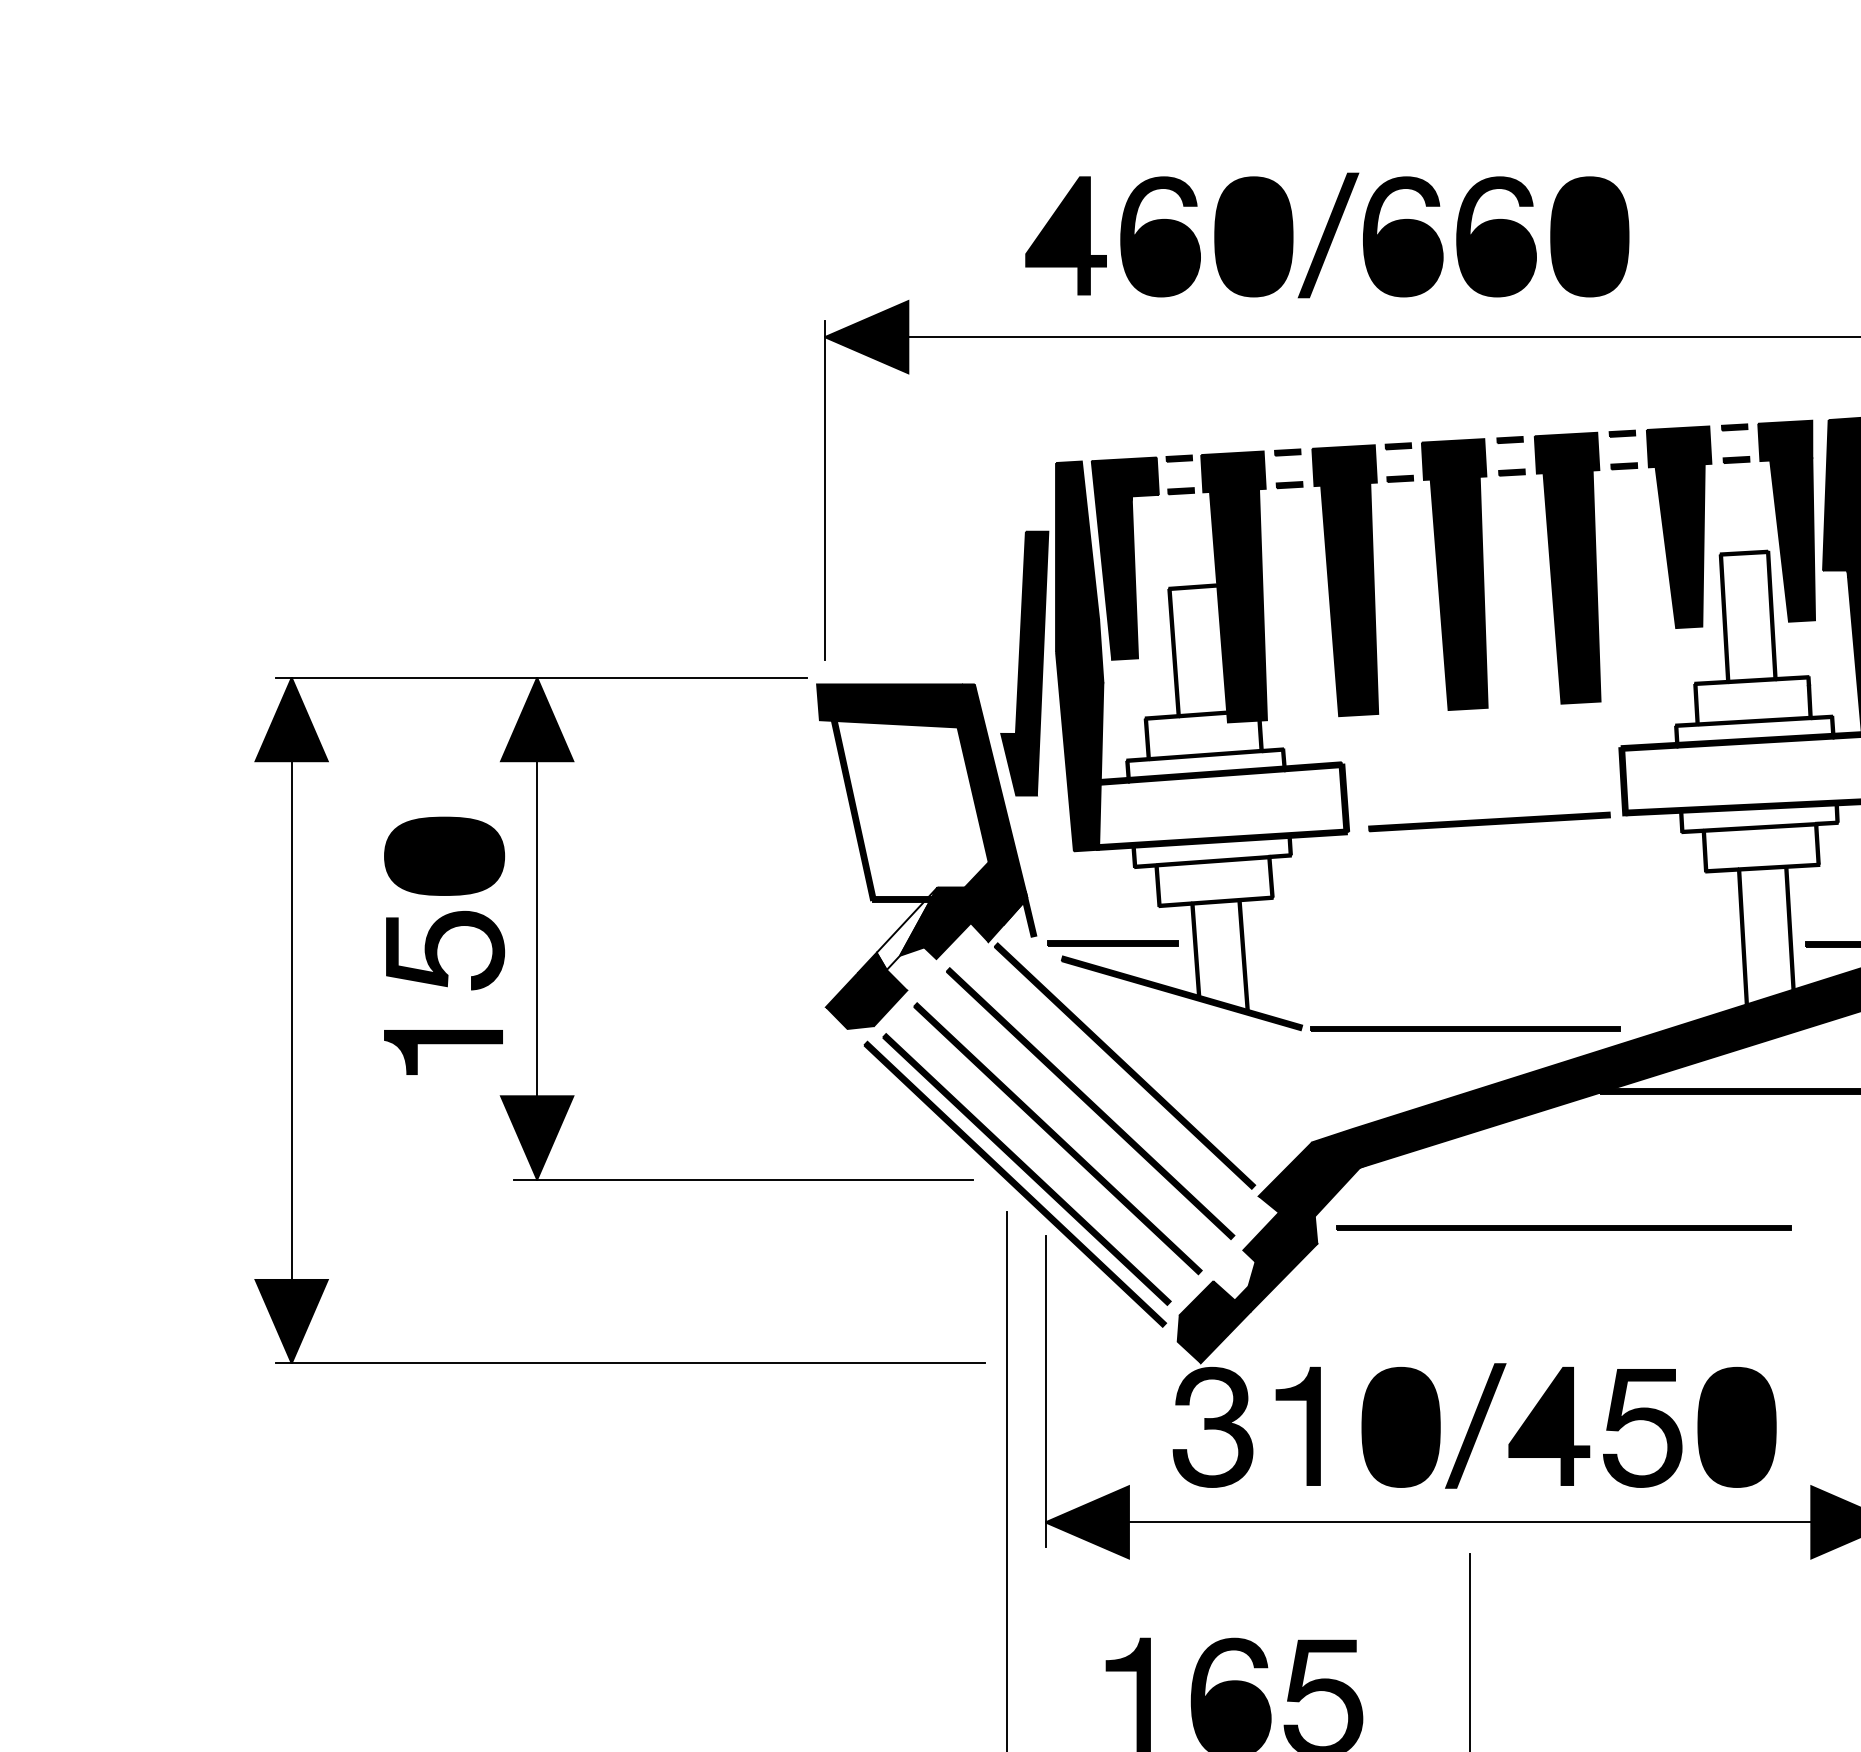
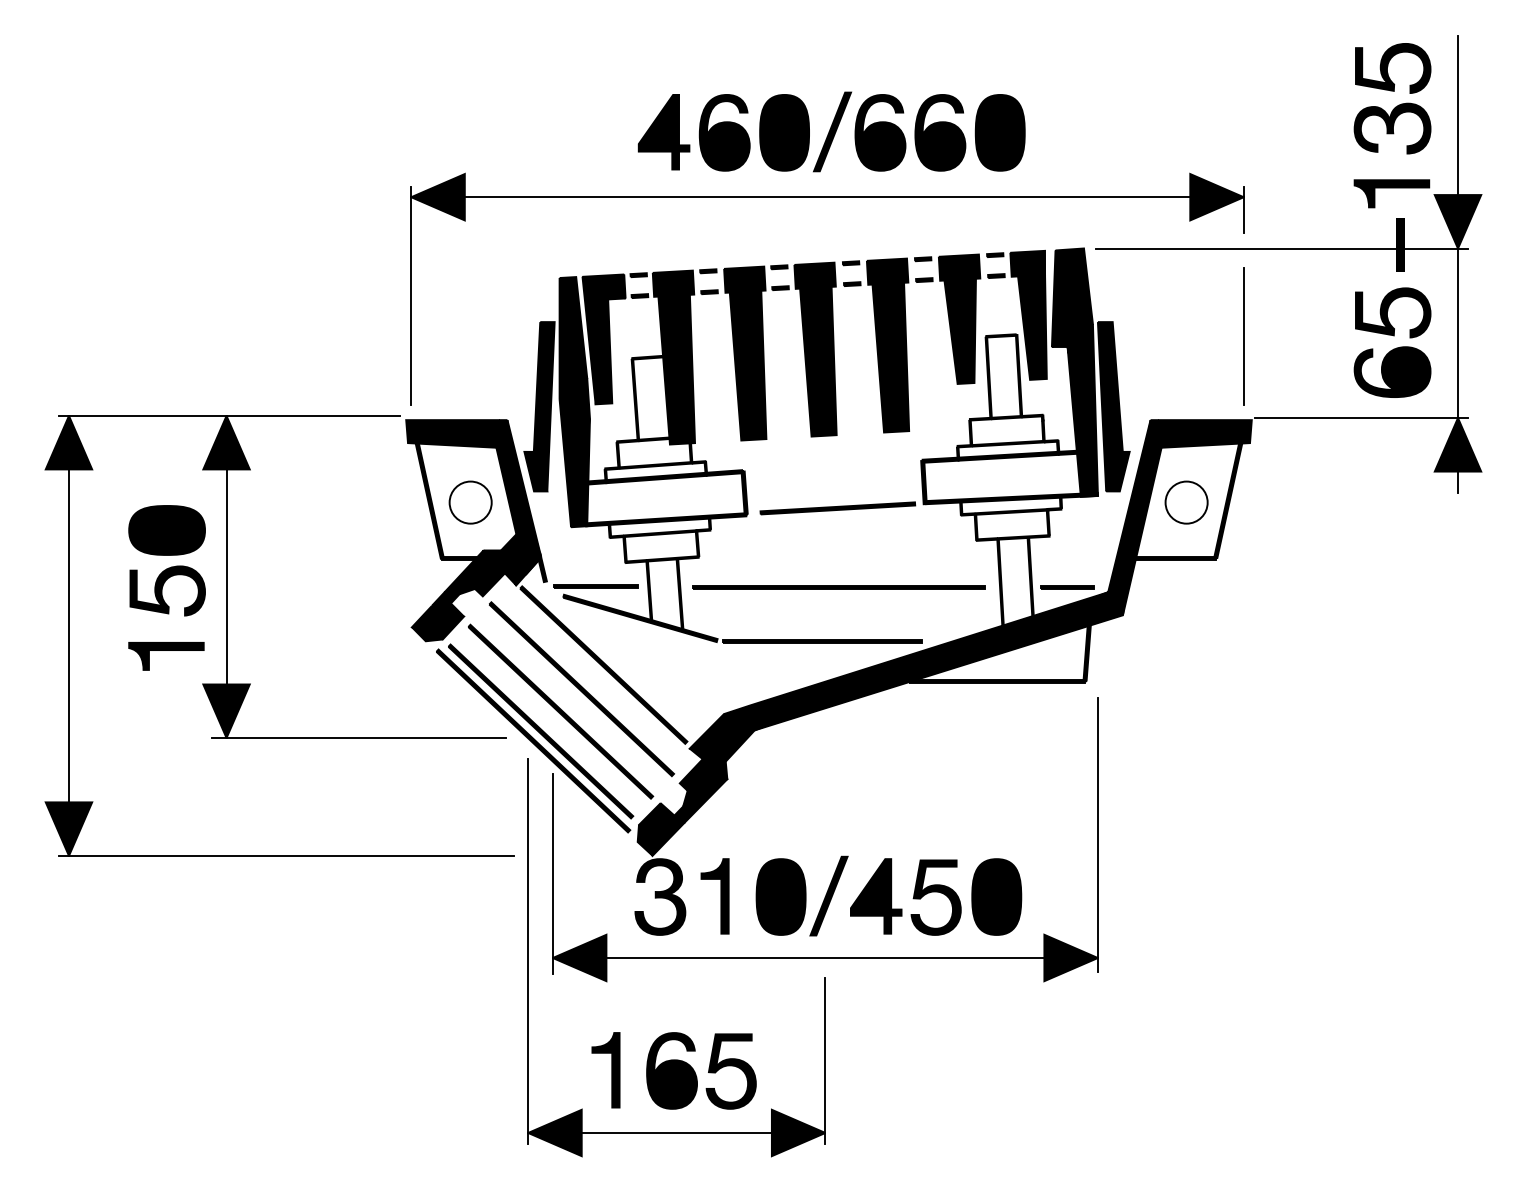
part: (1326, 234) -> (831, 131), moved
circle: (917, 812) -> (470, 502), added
fill: (906, 928) -> (463, 576), added
line: (1563, 1228) -> (838, 587), moved

